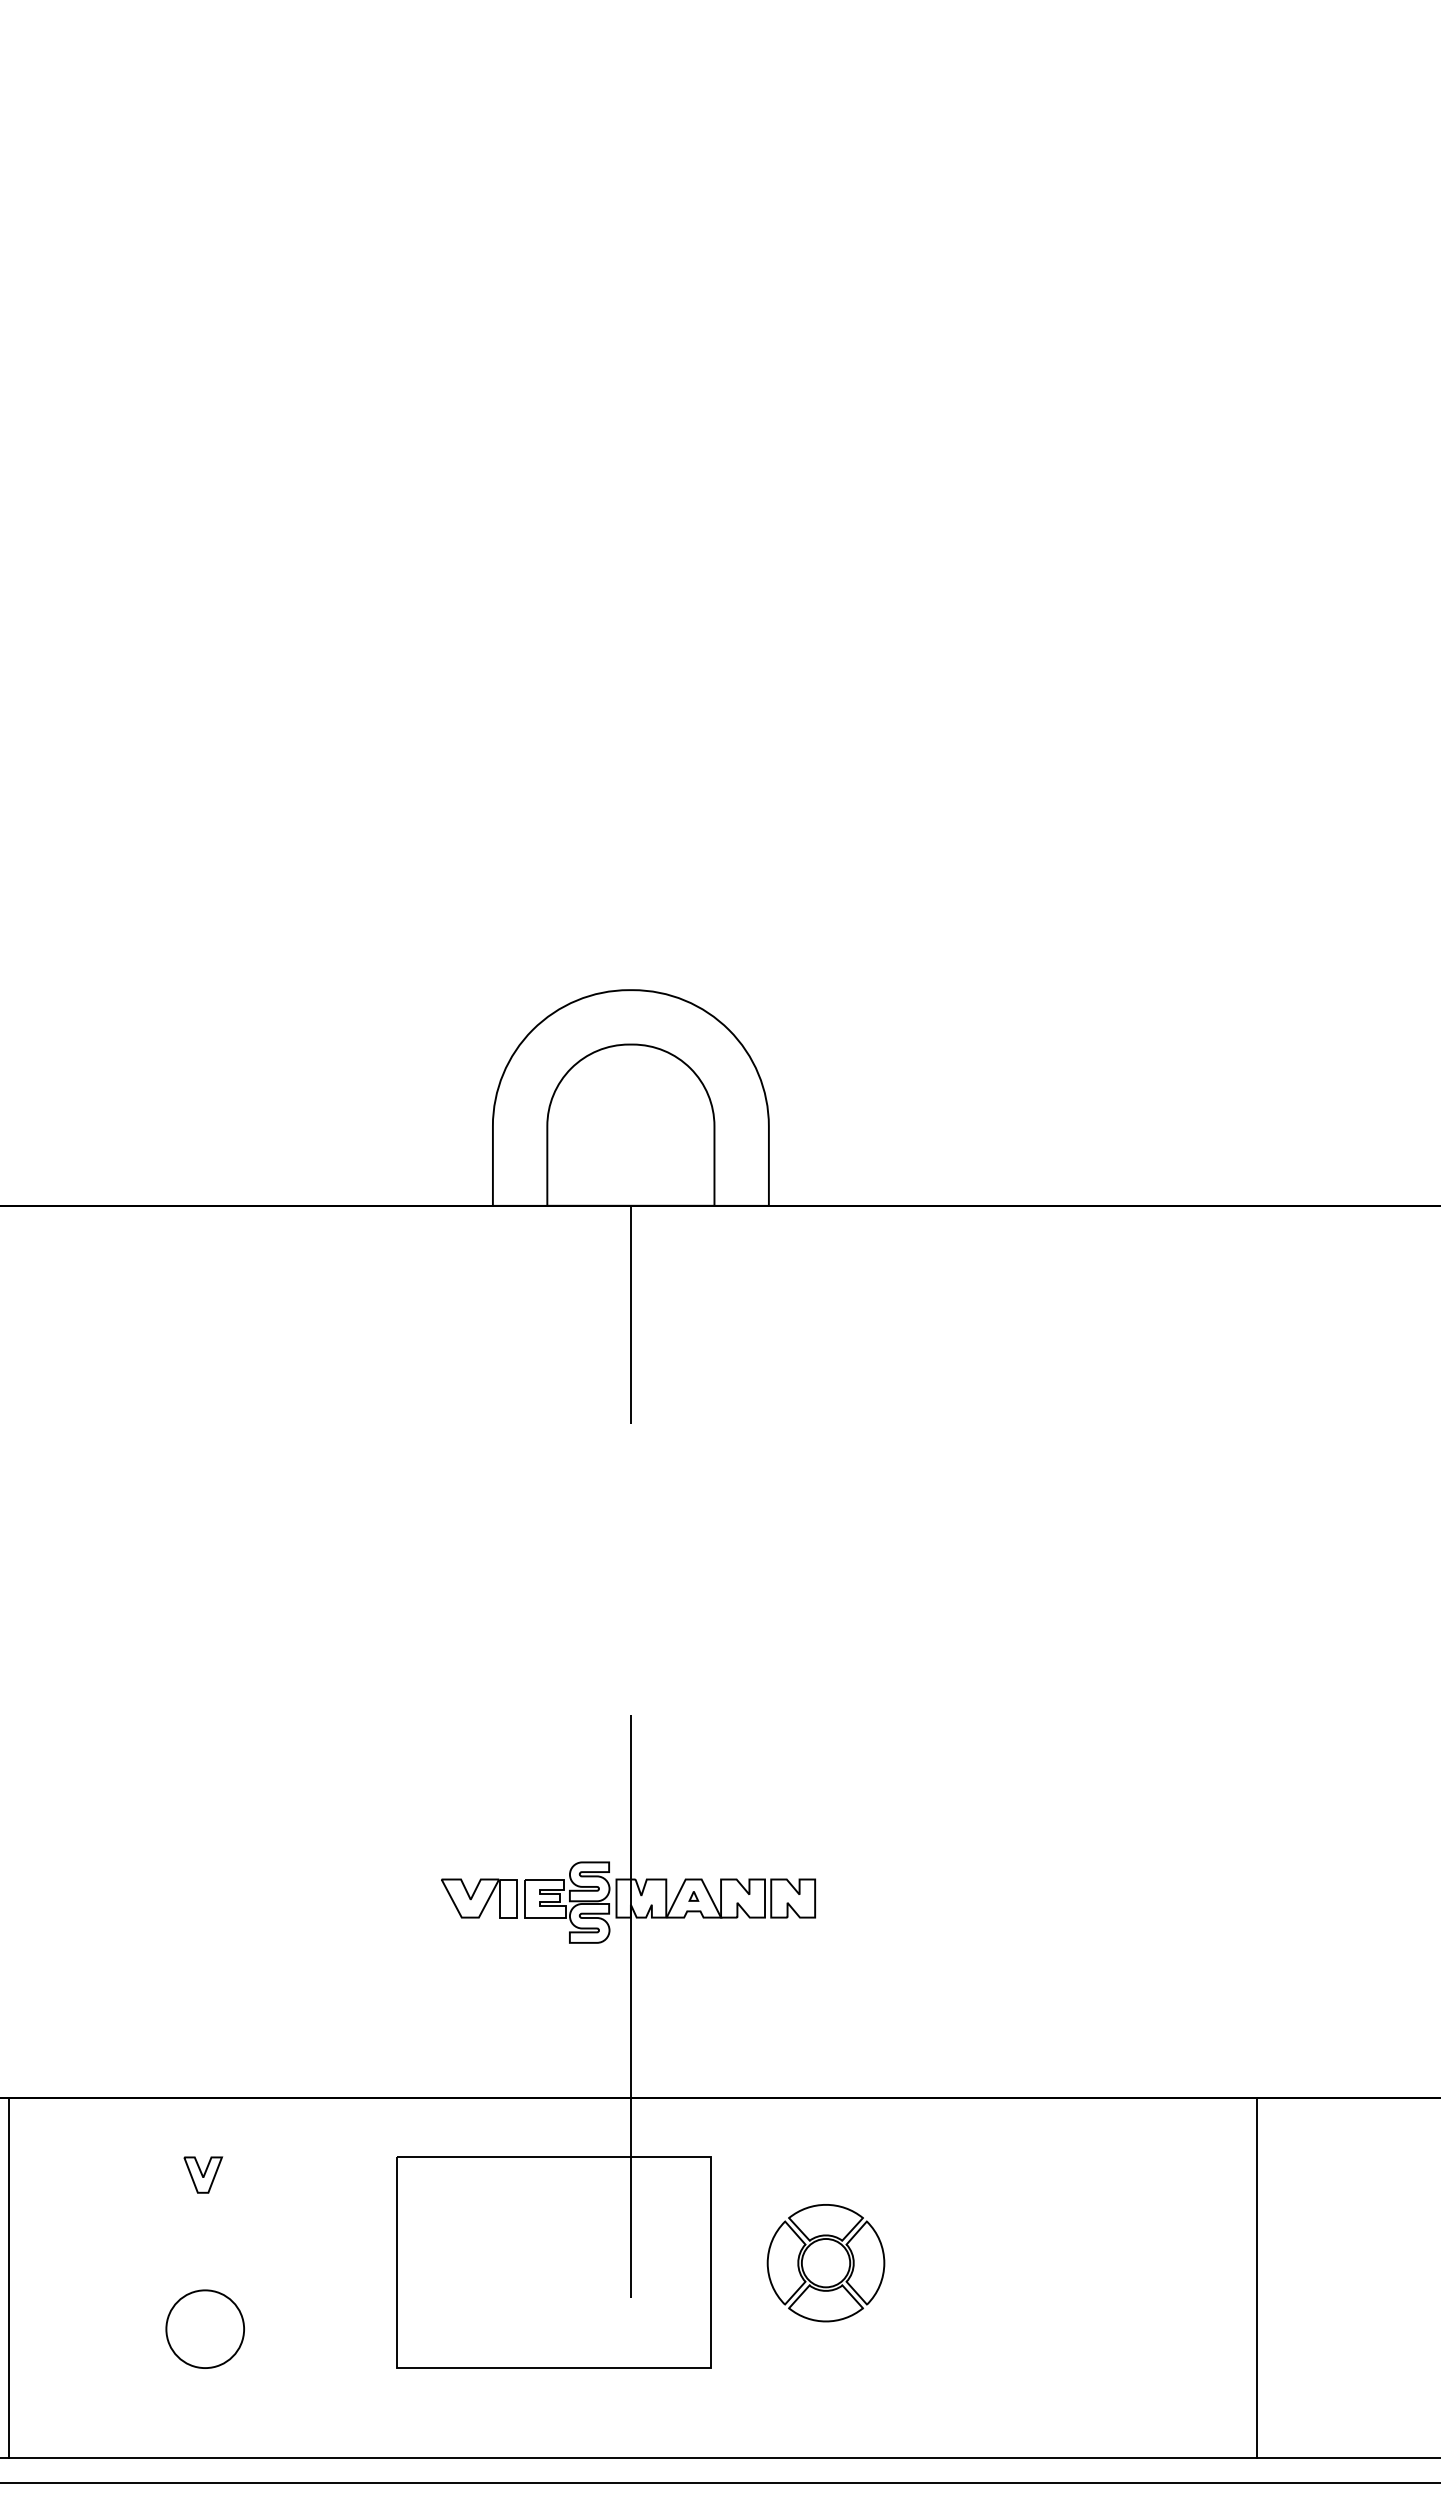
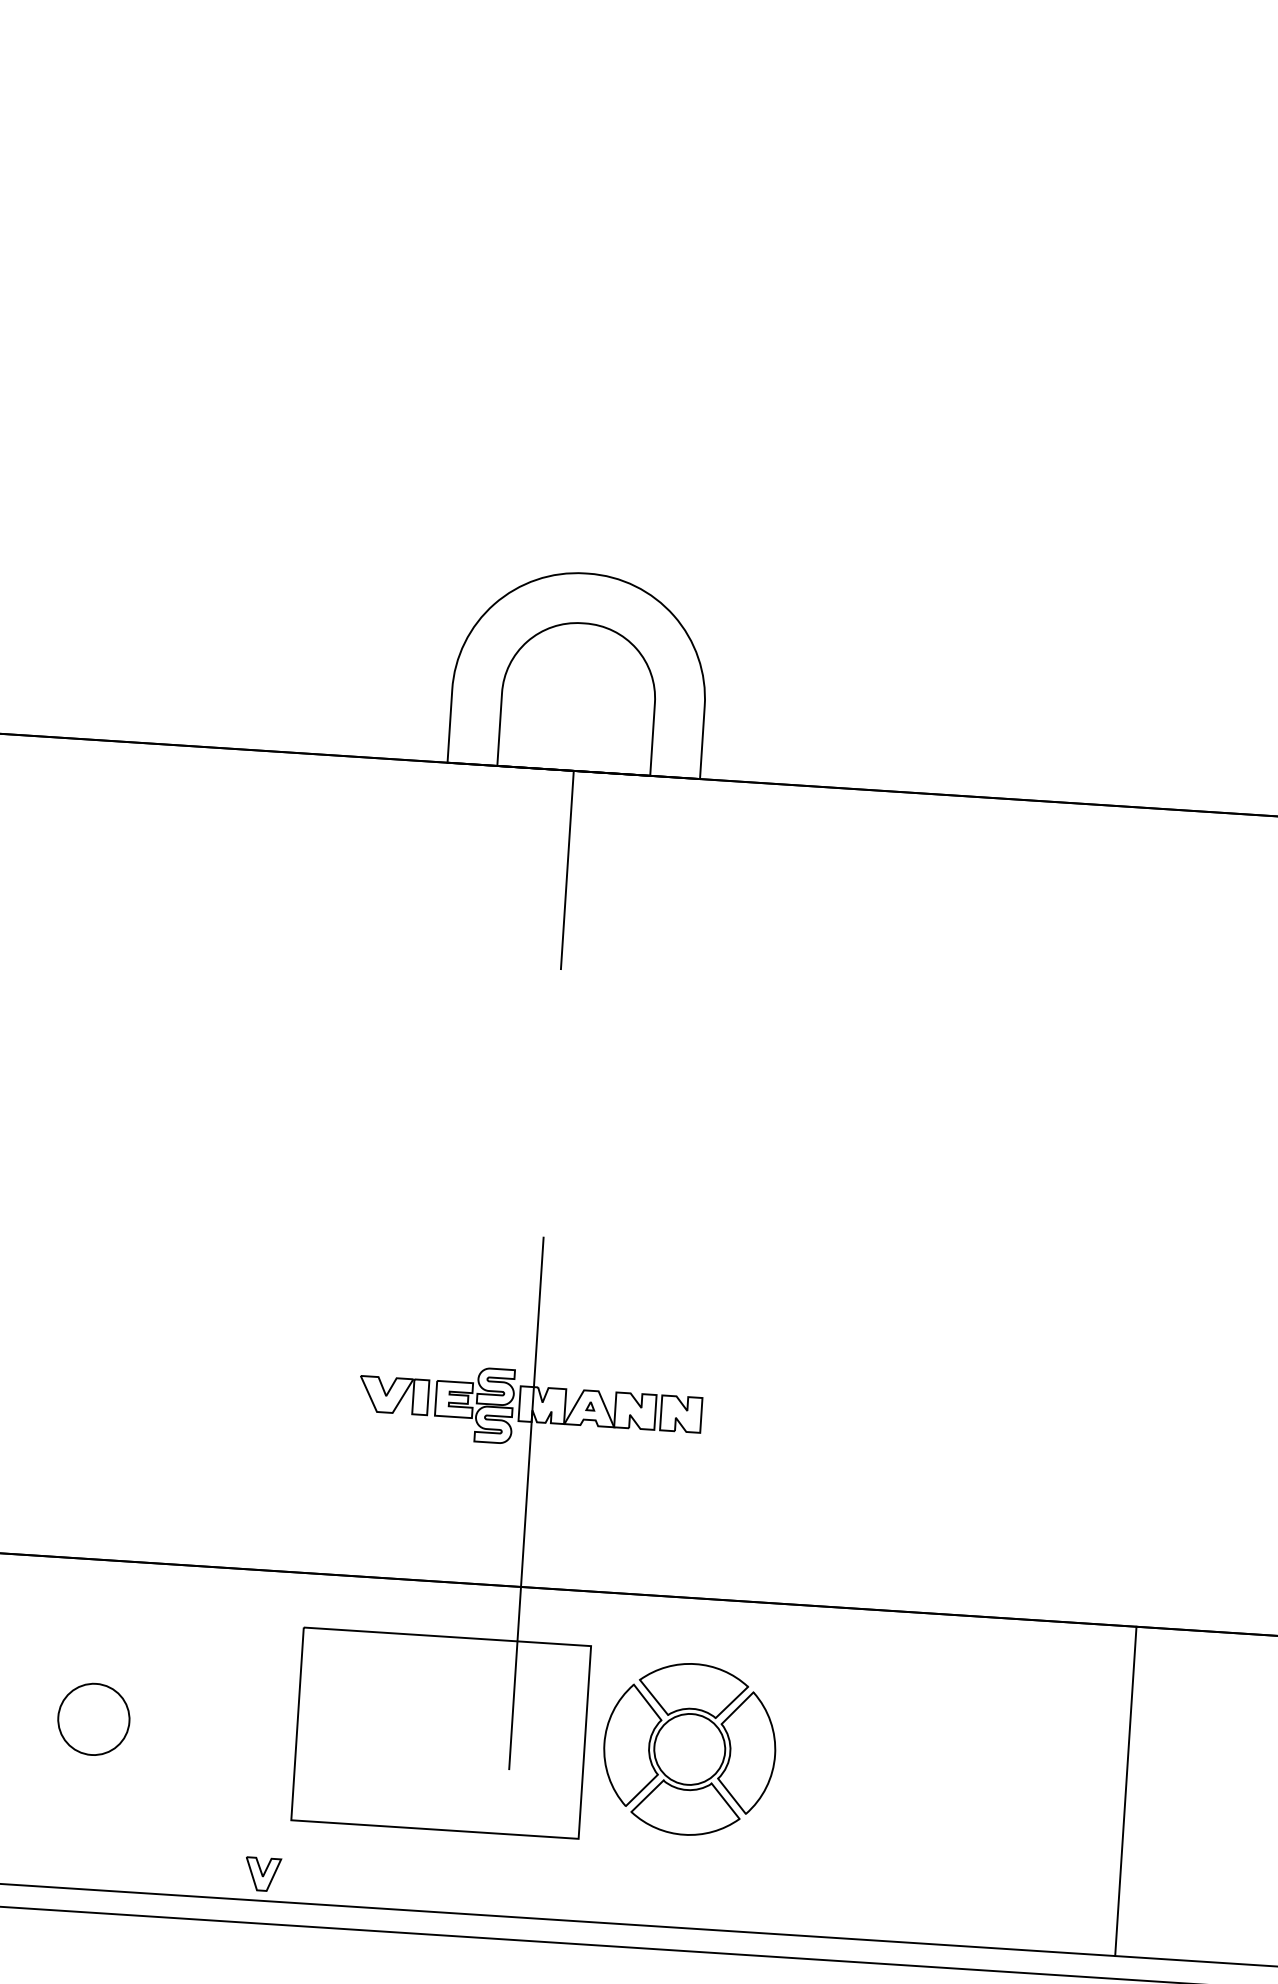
part: (203, 2174) -> (263, 1873), moved
part: (825, 2263) -> (689, 1749), size x1.6
line: (1256, 2277) -> (1125, 1790), moved
circle: (204, 2328) -> (93, 1718), moved

